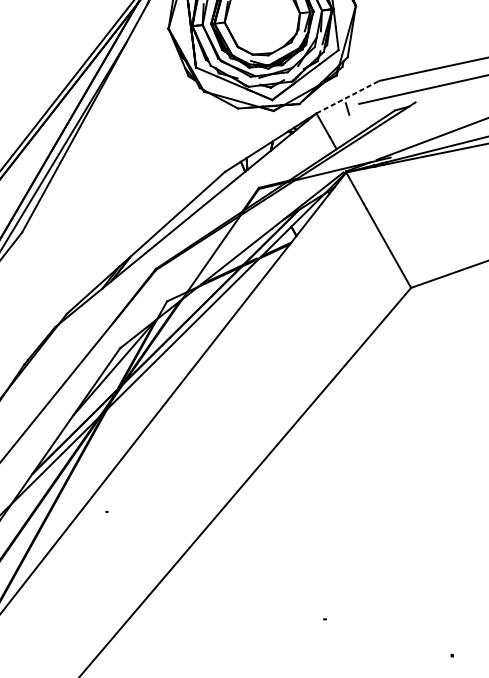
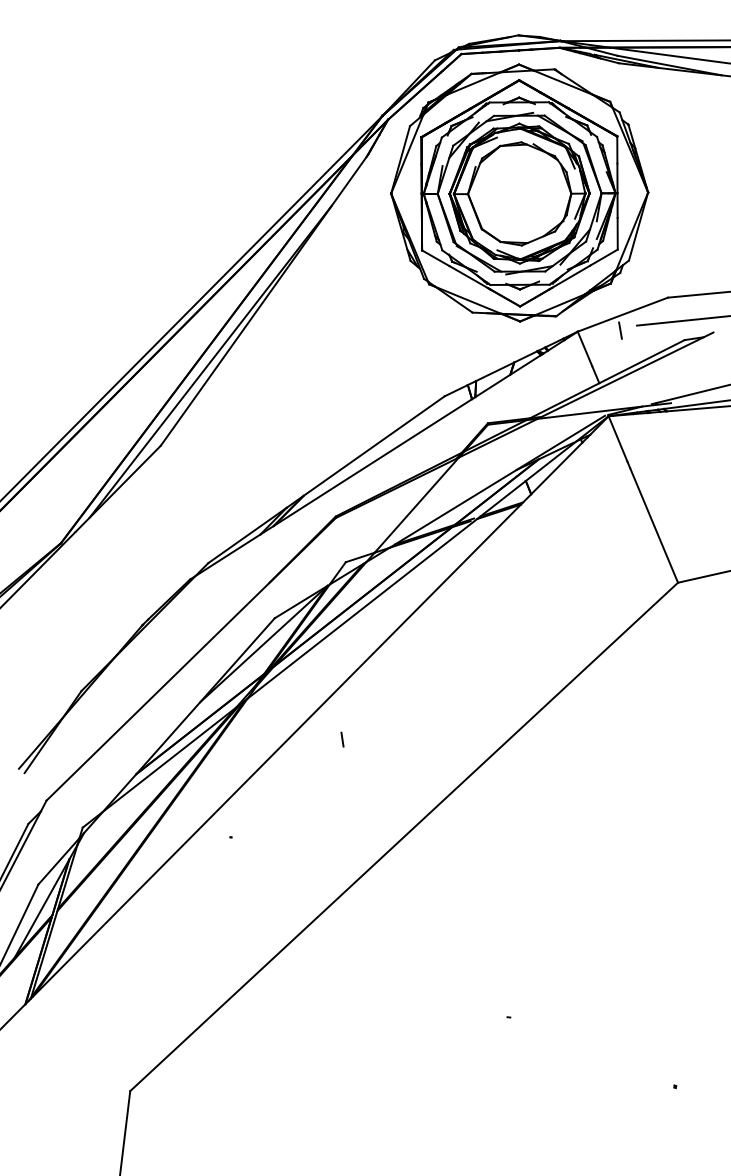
line: (348, 96) -> (623, 314), dashed -> solid
line: (179, 430) -> (342, 739), added

